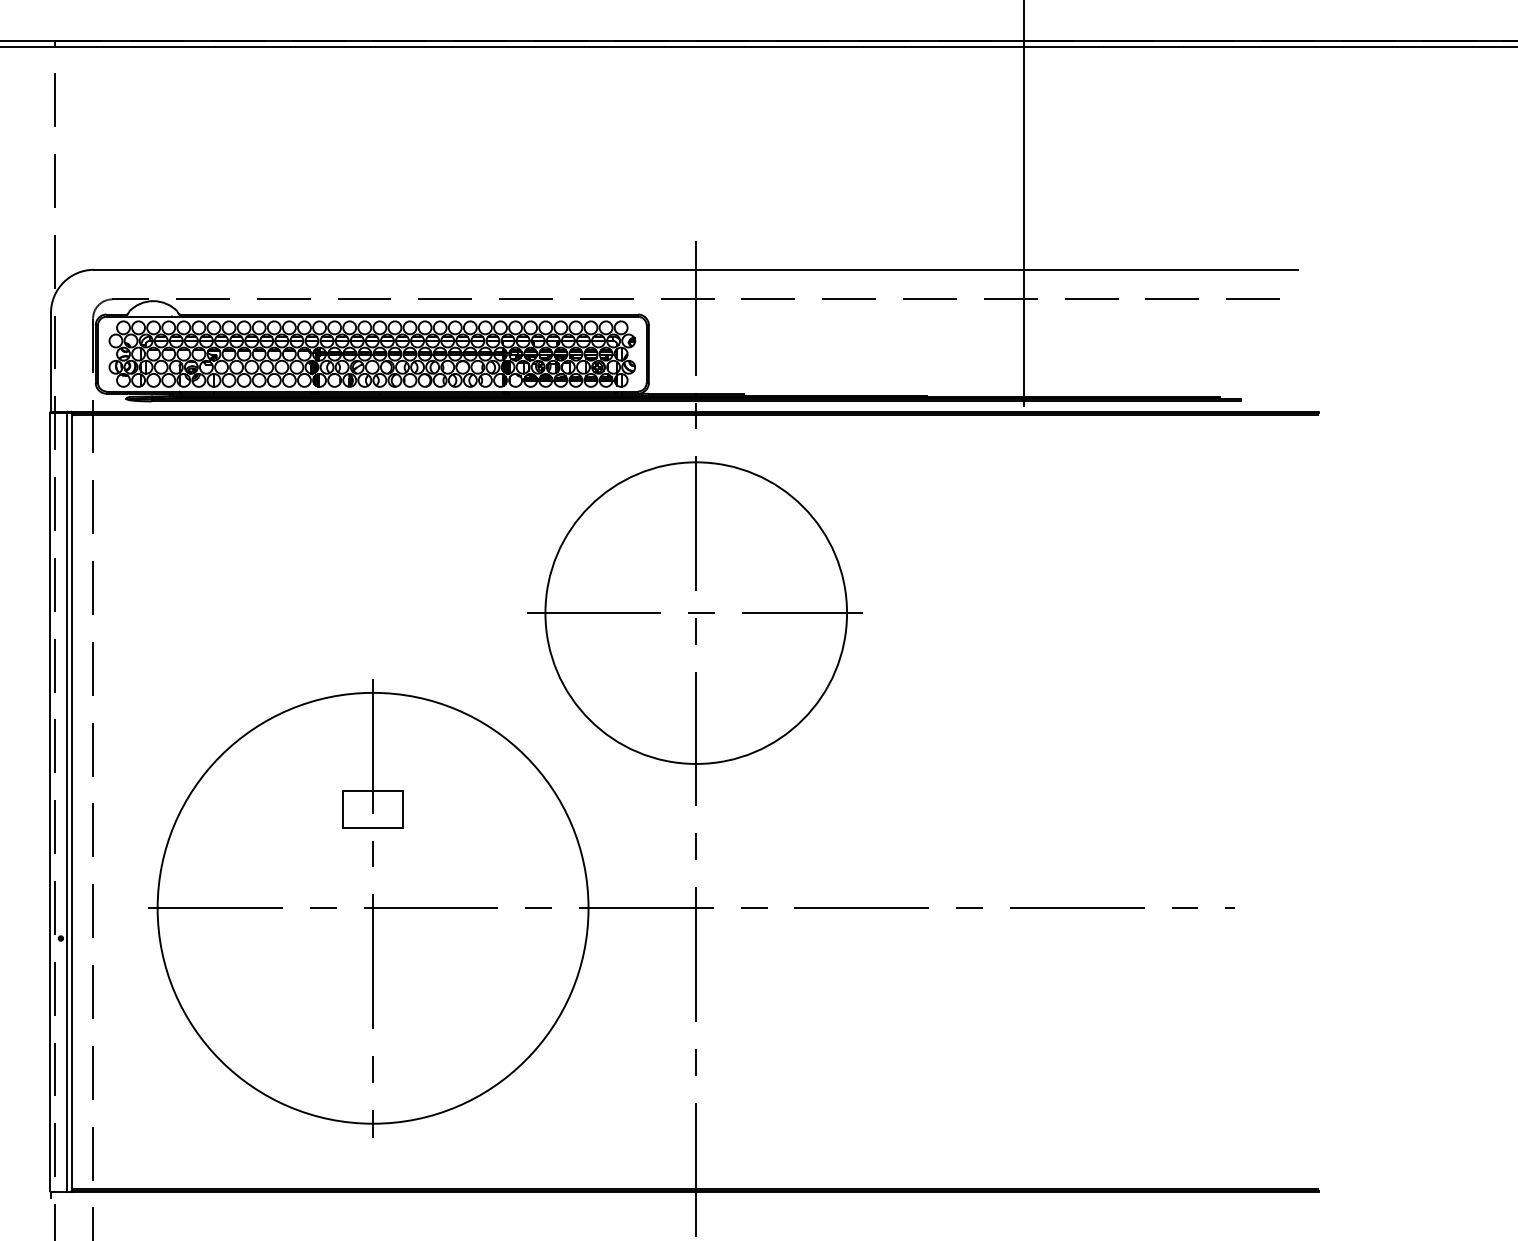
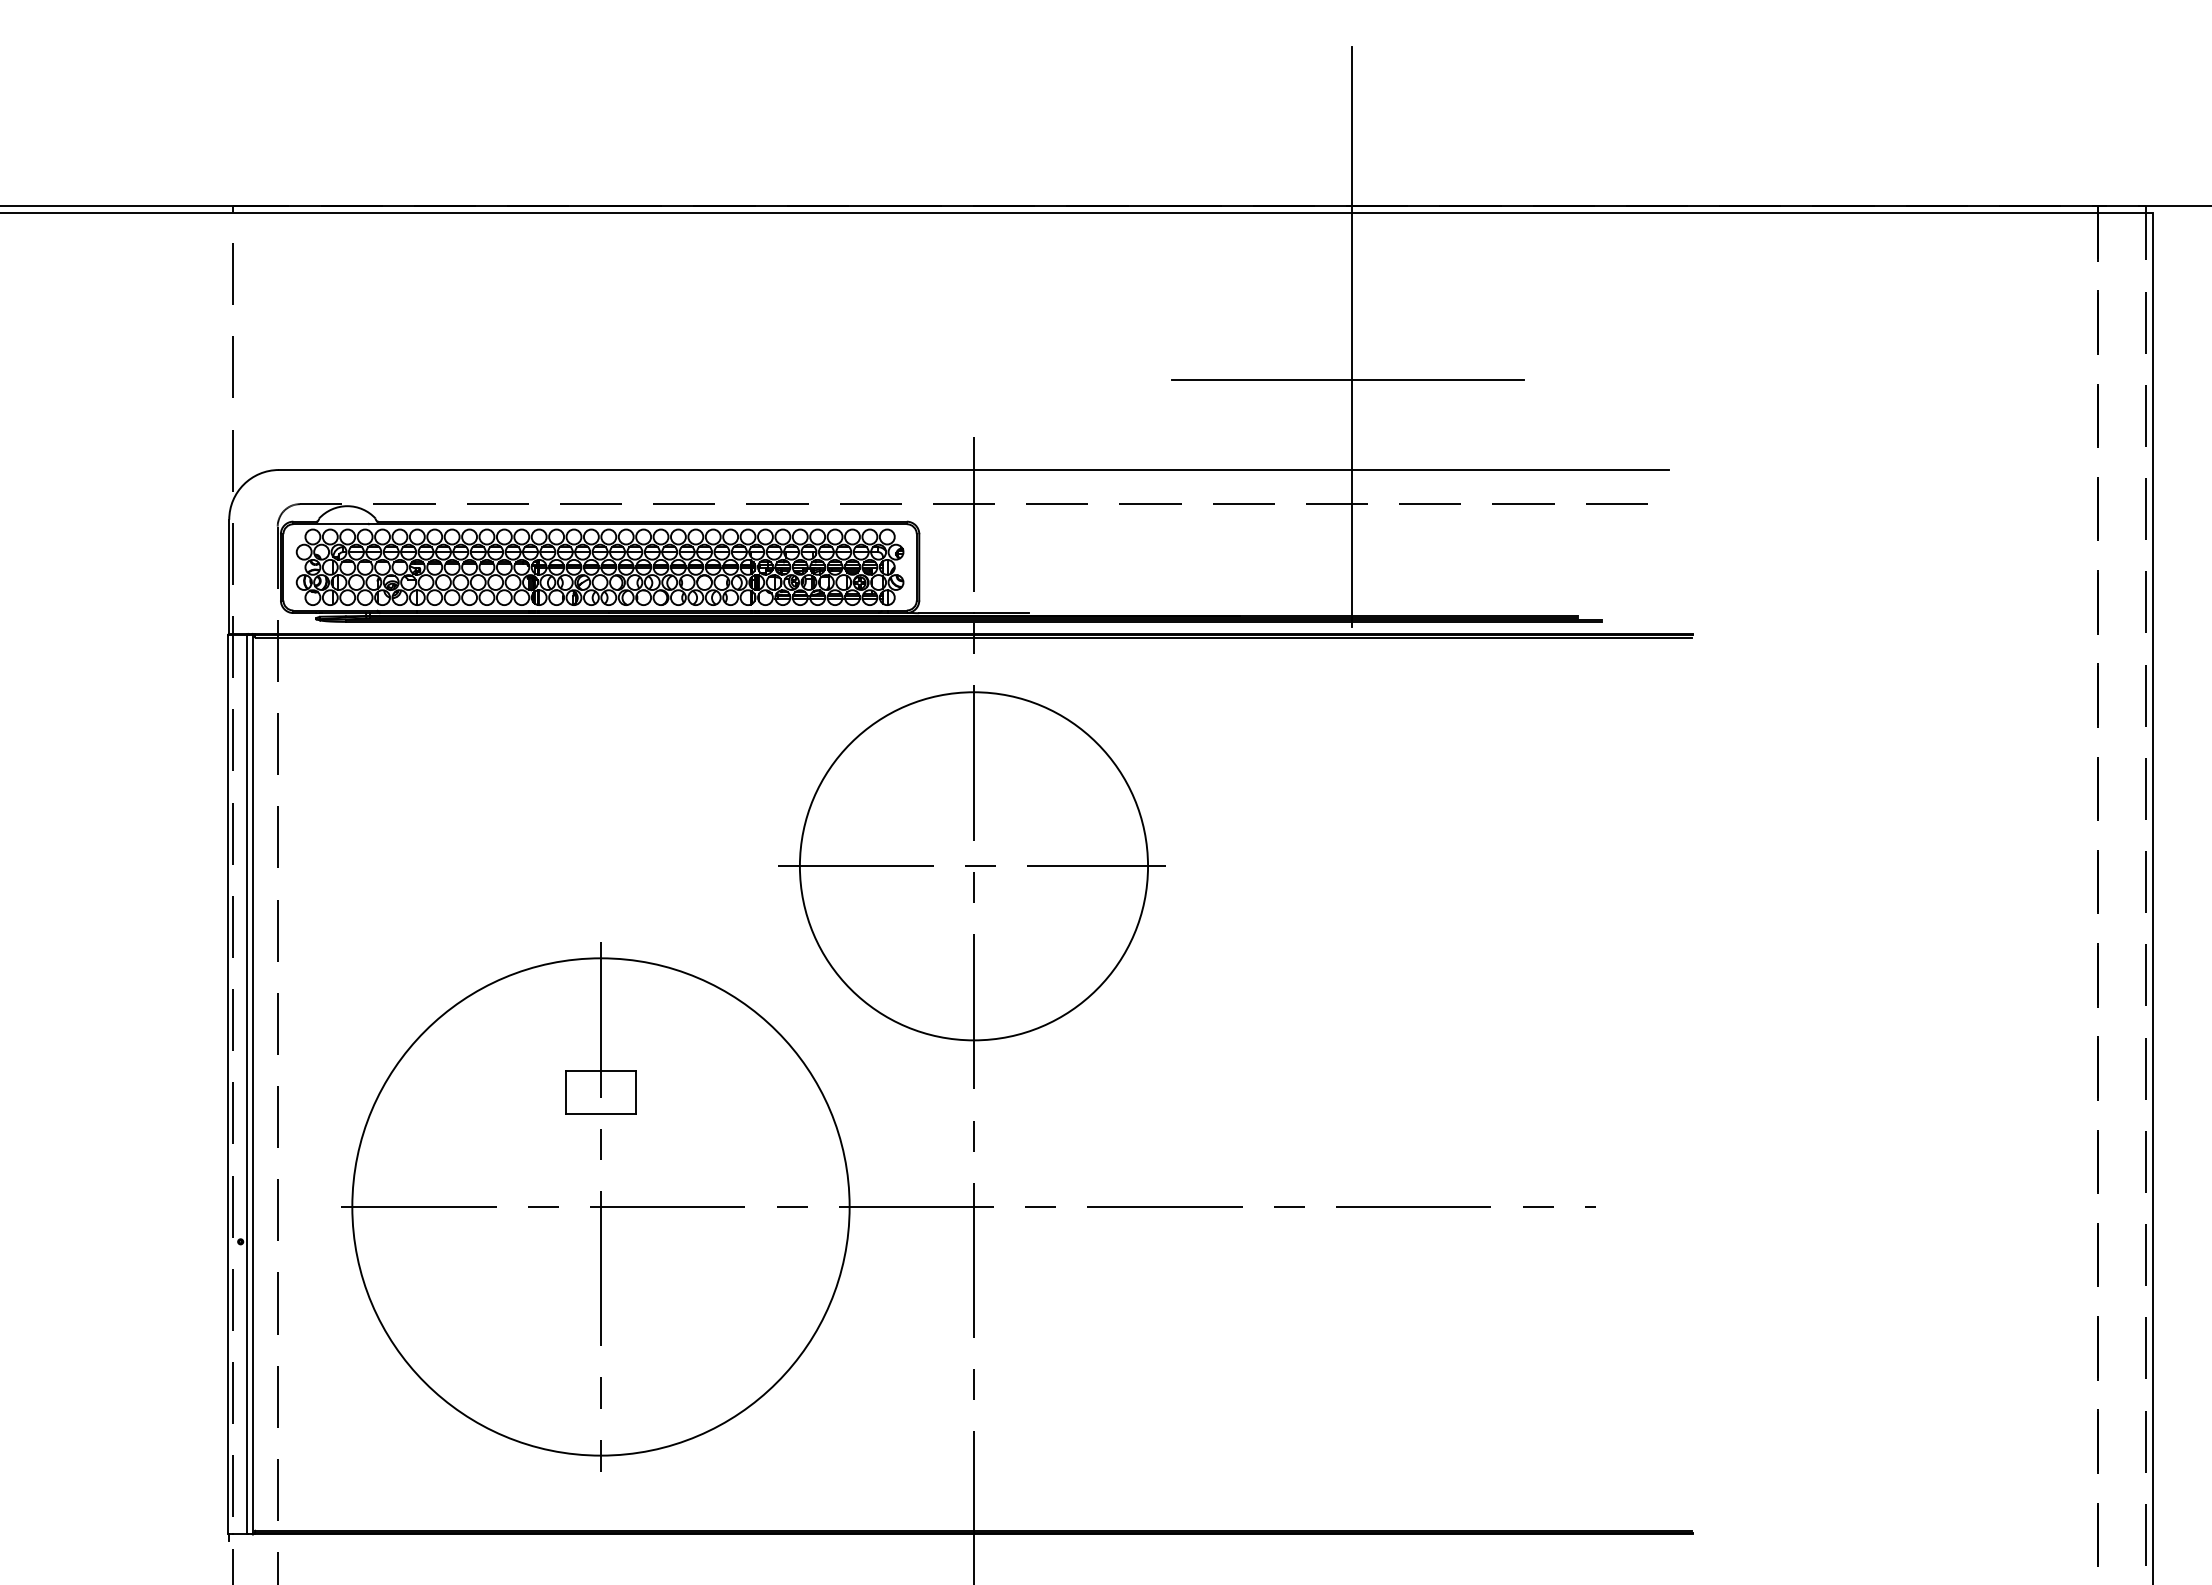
line: (1020, 191) -> (1348, 379), added

